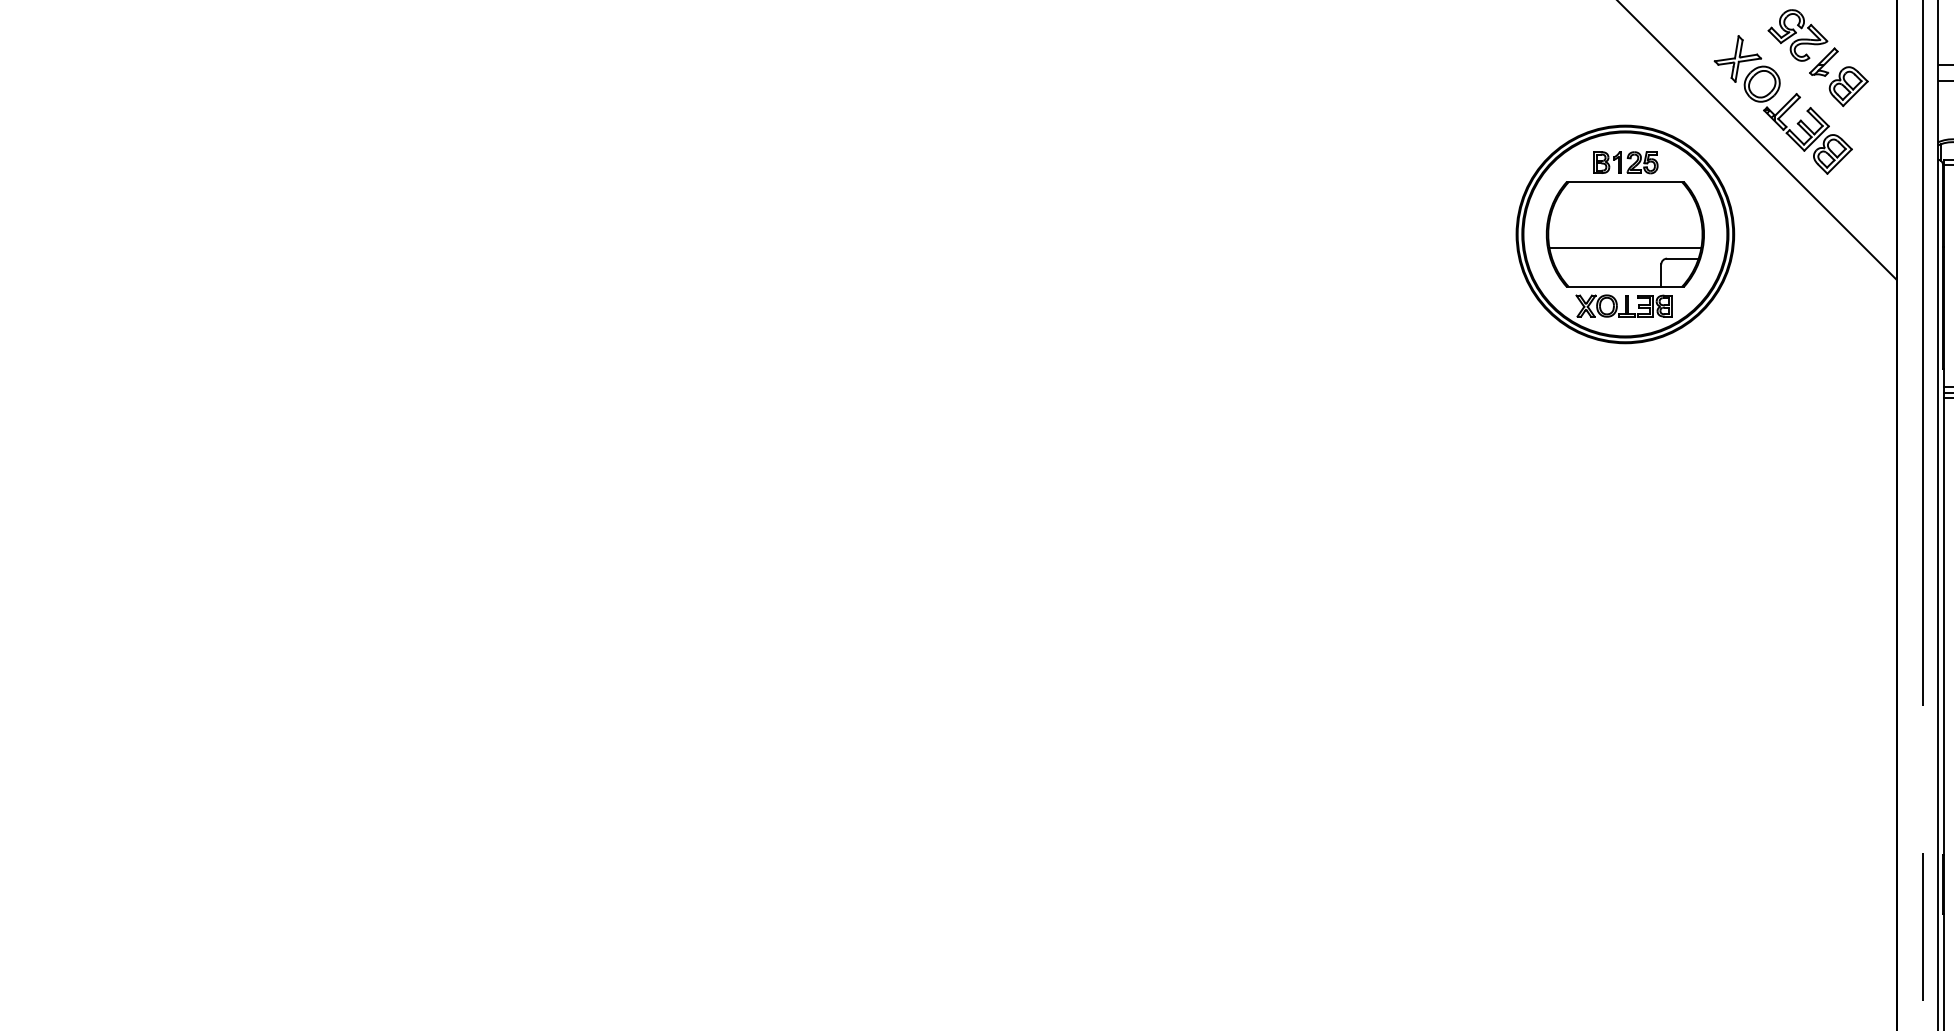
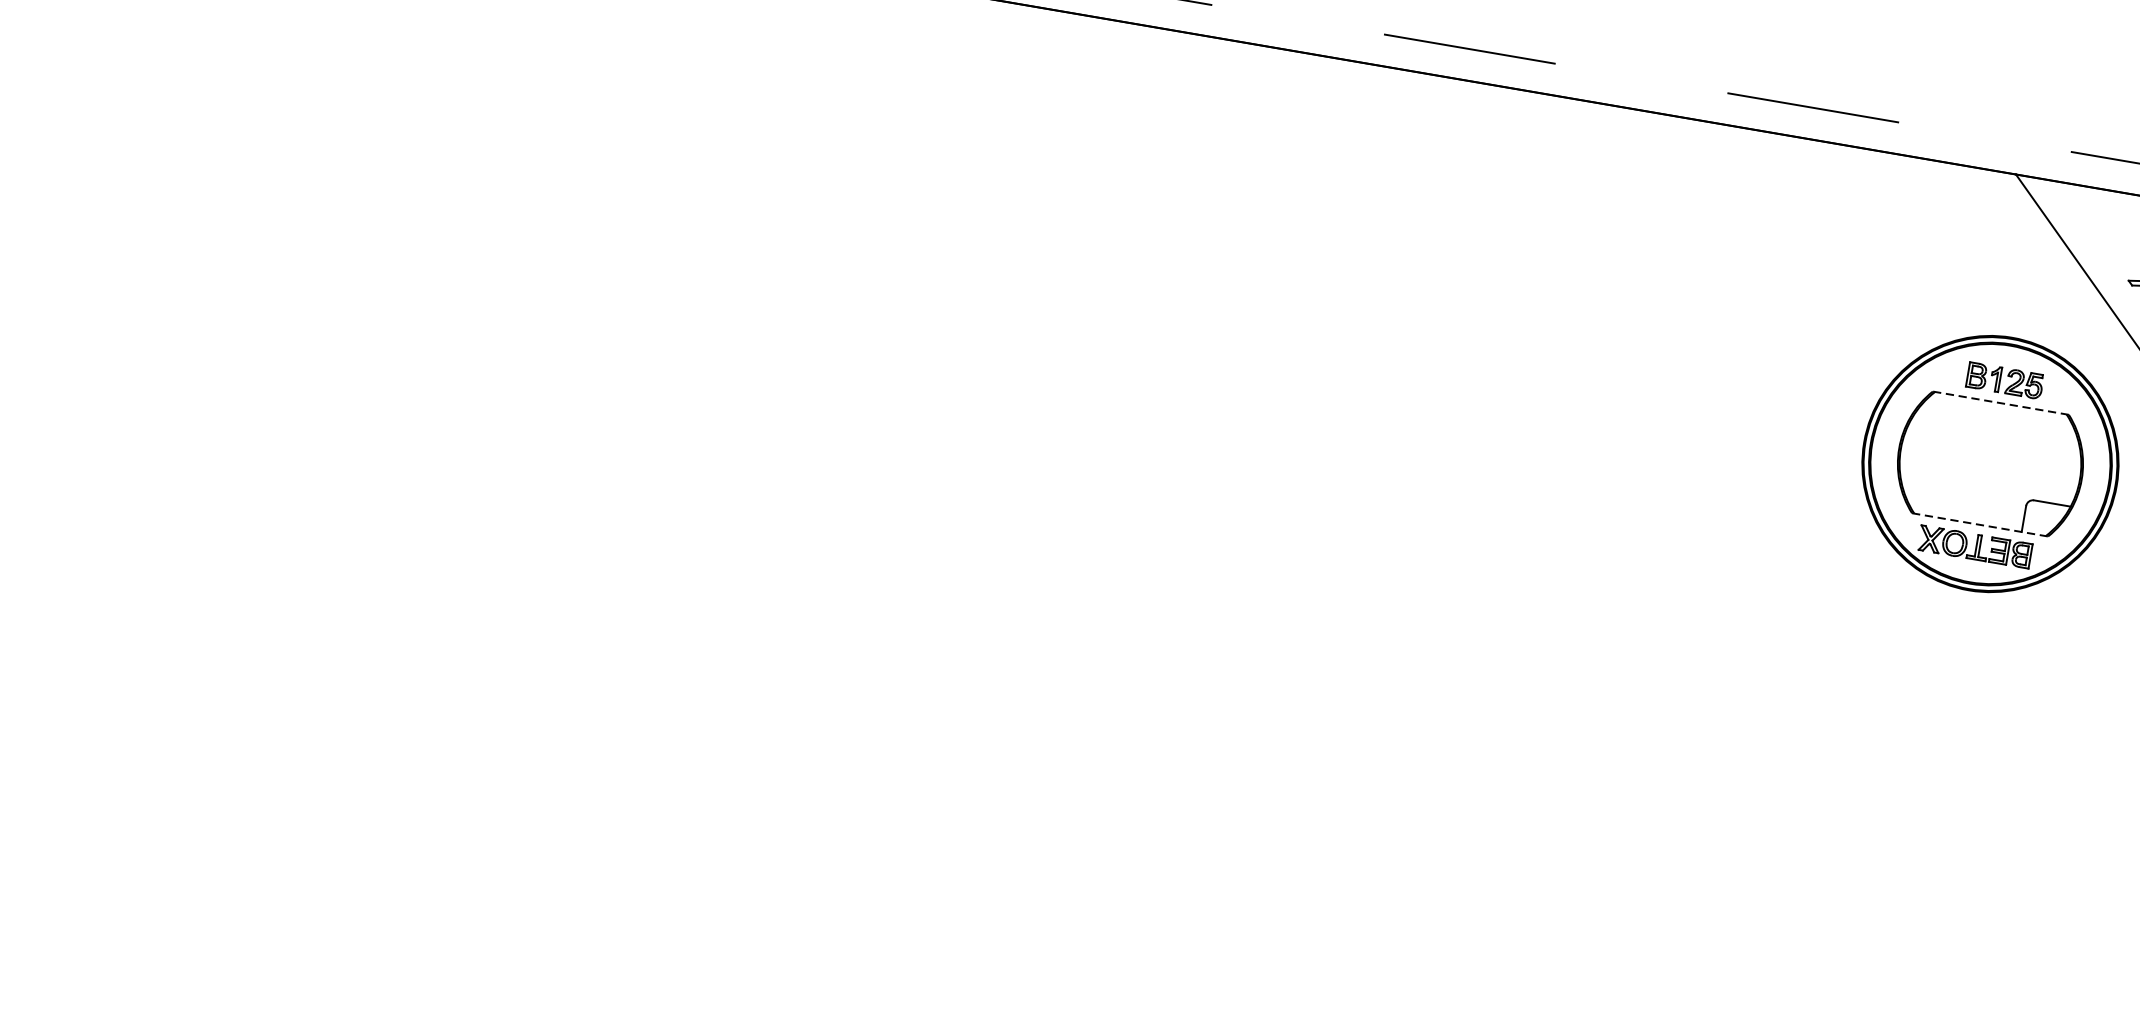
line: (1625, 182) -> (2000, 403), solid -> dashed
line: (1625, 247) -> (1988, 479), removed
line: (1625, 286) -> (1980, 524), solid -> dashed

